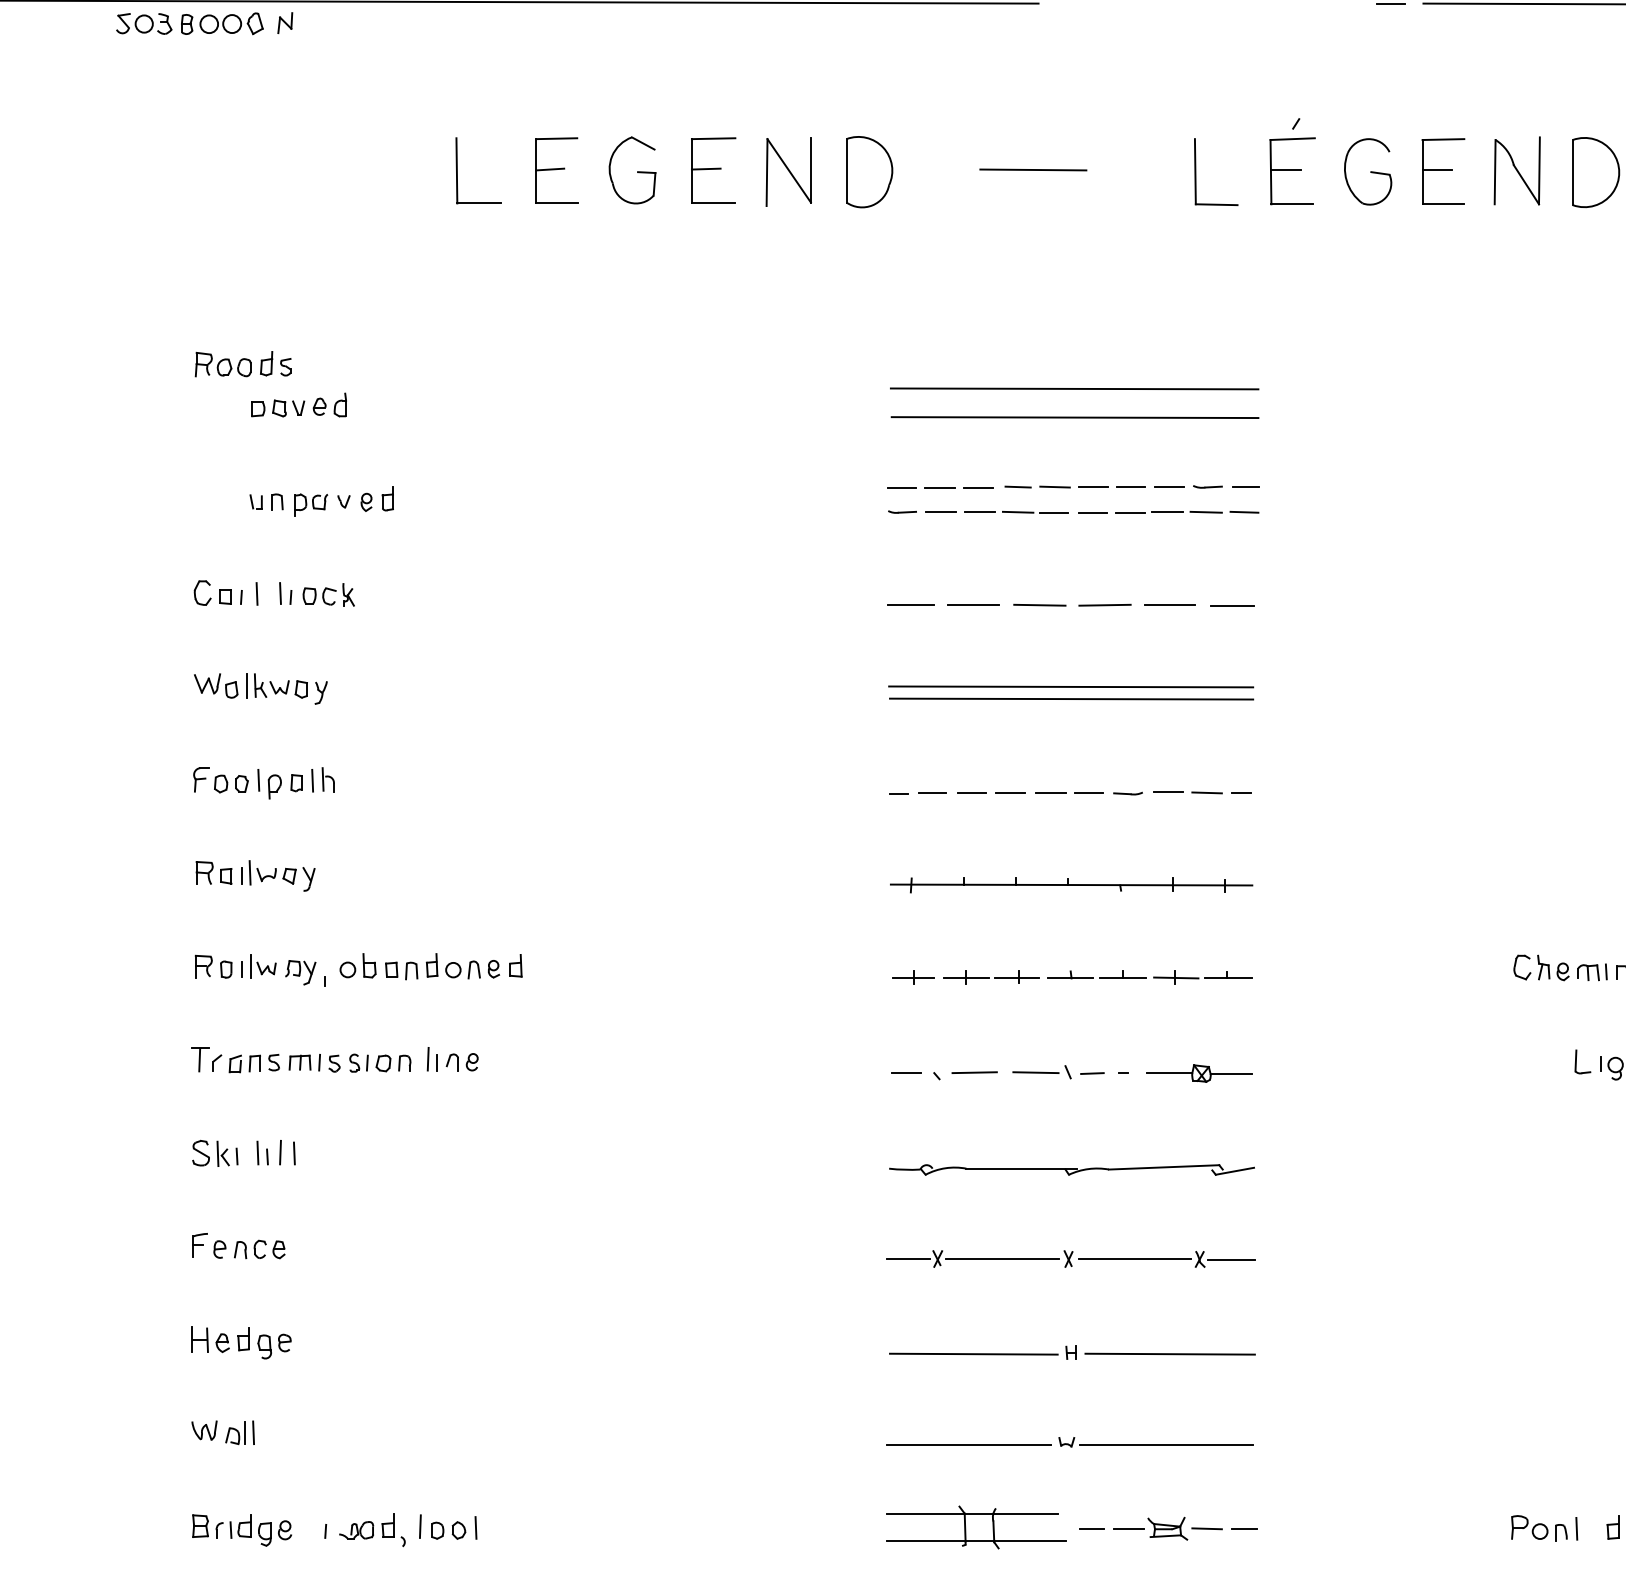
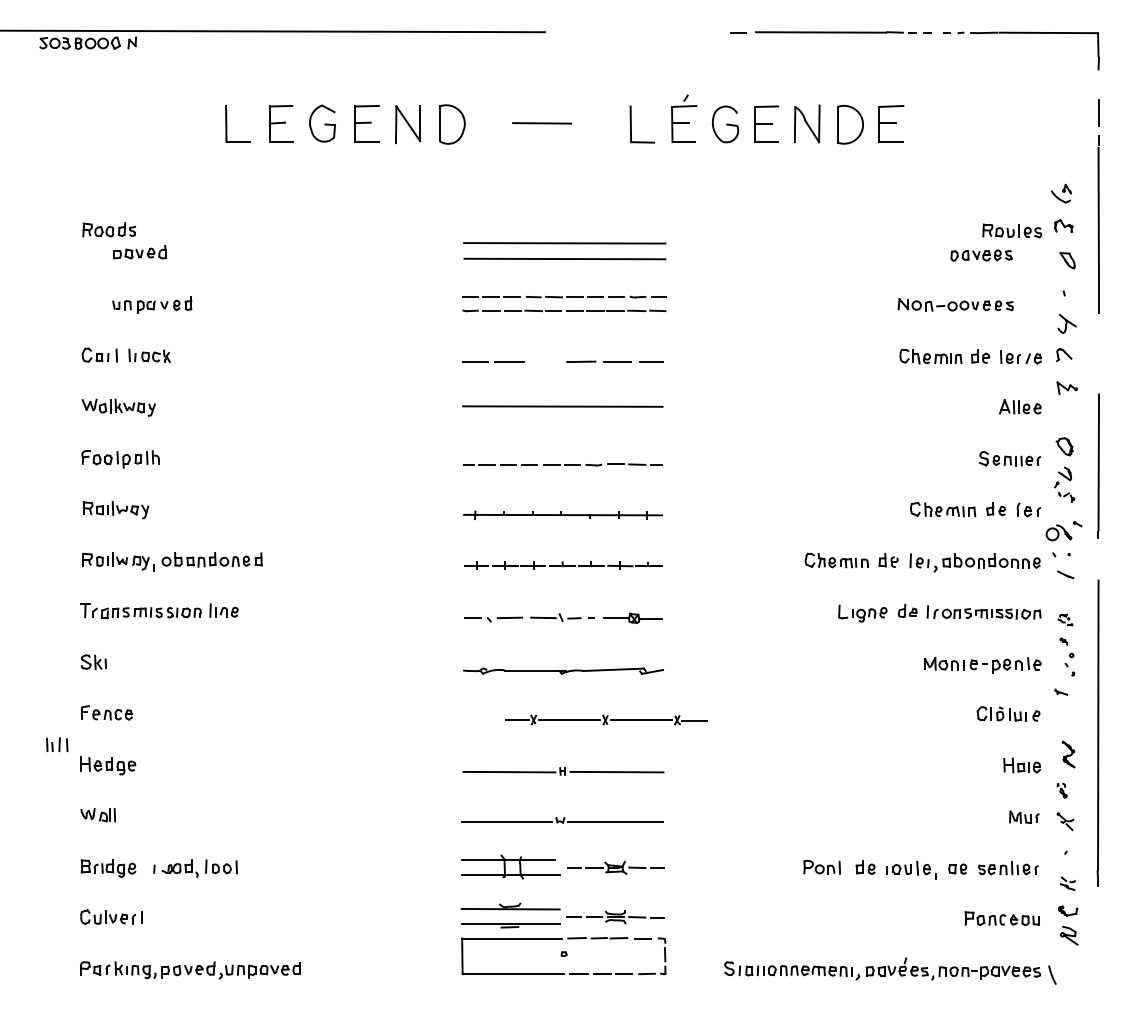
line: (1039, 604) -> (545, 361), removed
line: (1070, 699) -> (562, 413), removed
part: (276, 1152) -> (57, 744), moved
part: (1070, 1258) -> (606, 719), moved

